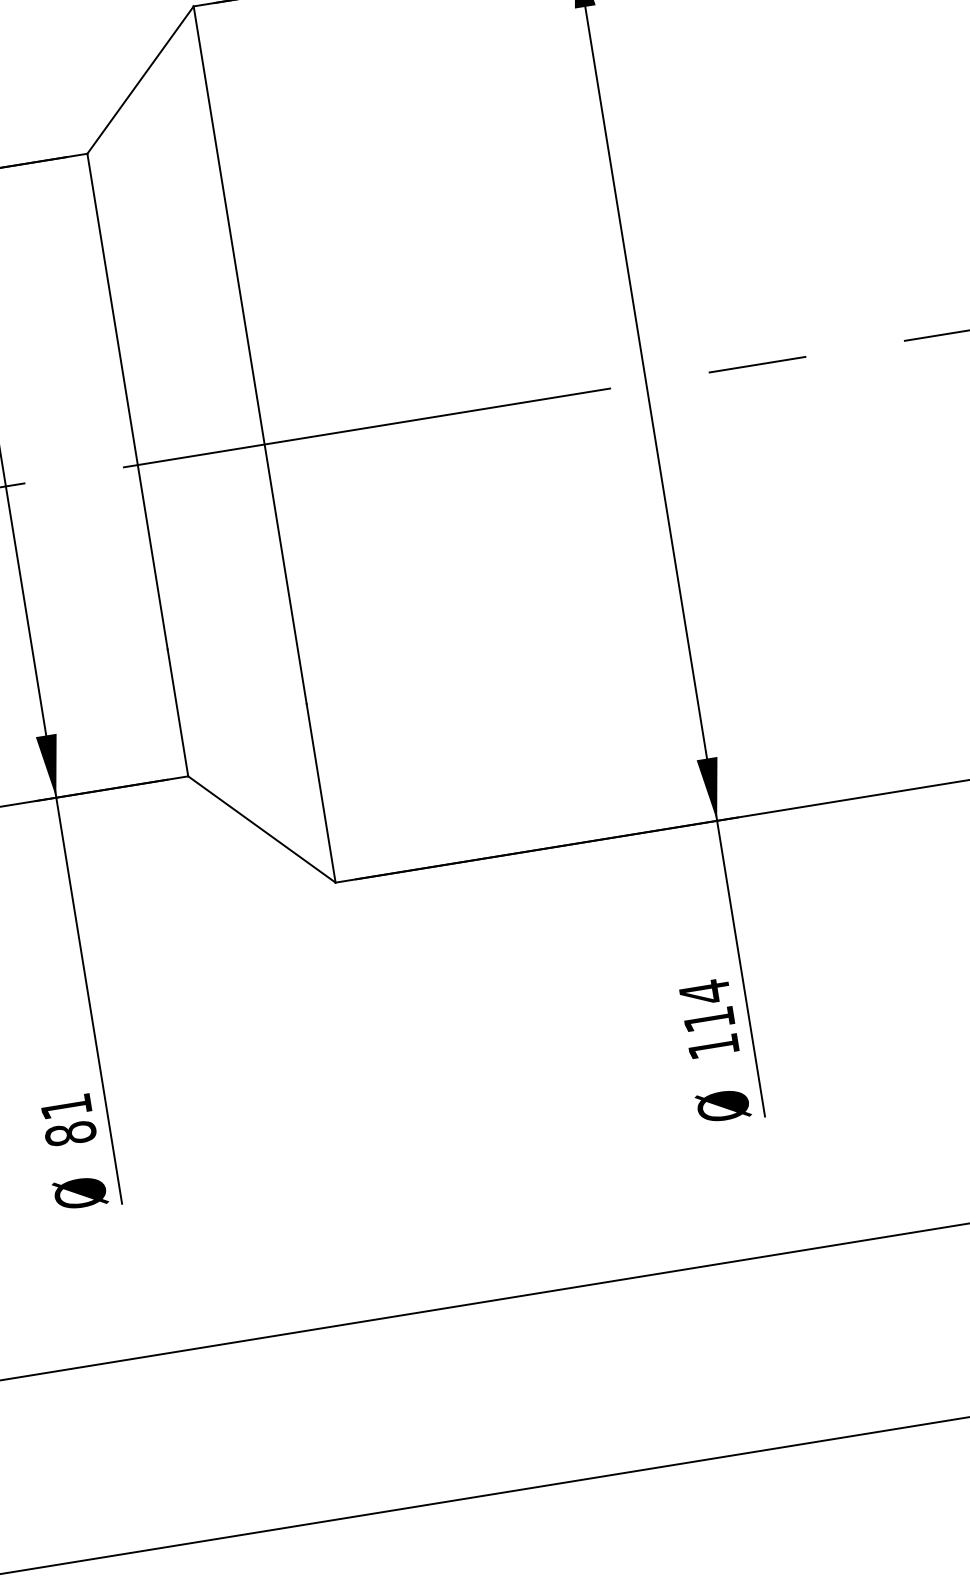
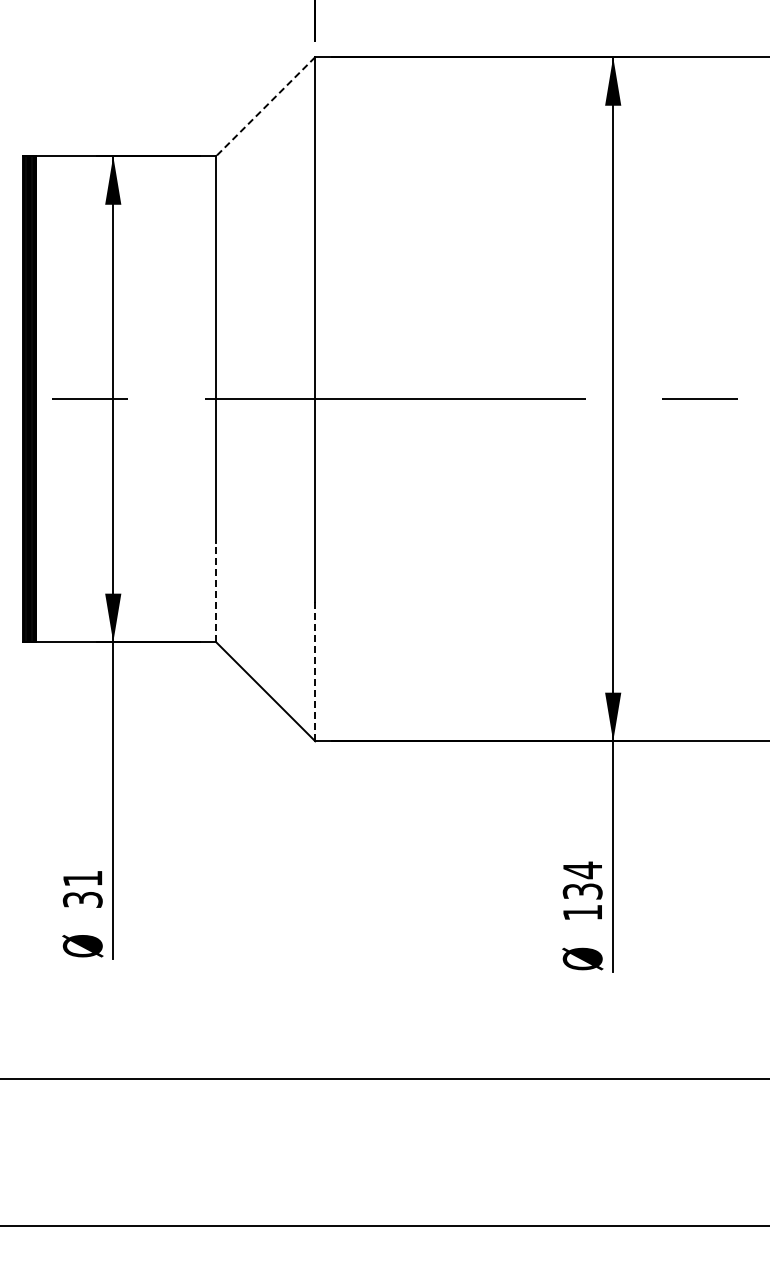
line: (140, 81) -> (265, 107), solid -> dashed
line: (178, 712) -> (216, 592), solid -> dashed
line: (321, 793) -> (315, 671), solid -> dashed
text: (708, 1019) -> (582, 891), 114 -> 134
text: (70, 1133) -> (82, 899), 81 -> 31

